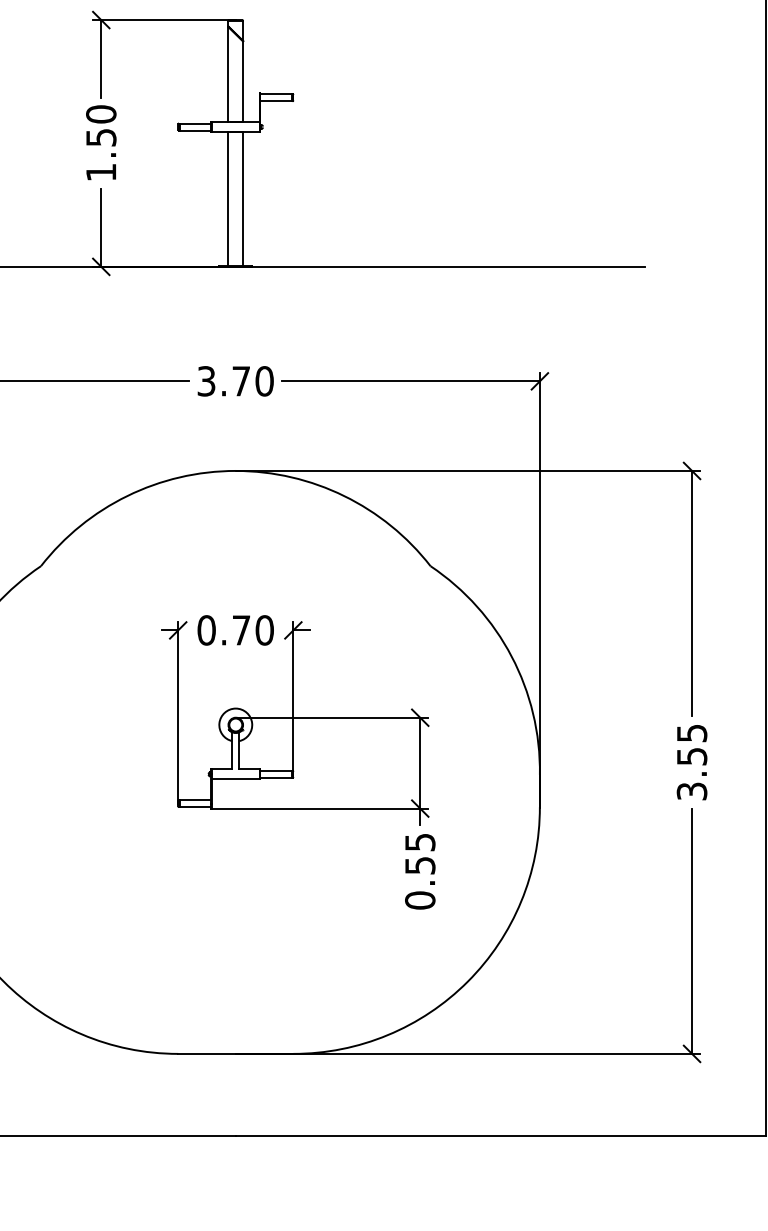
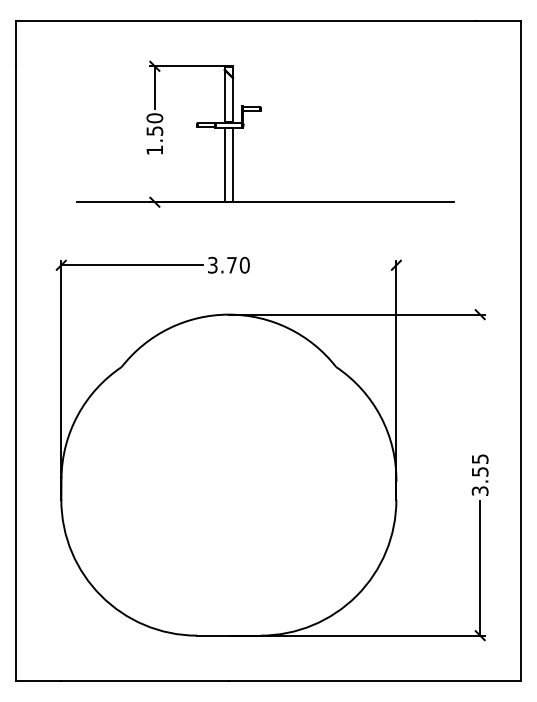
line: (100, 227) -> (154, 180), removed
line: (411, 381) -> (325, 265), removed
line: (692, 592) -> (480, 381), removed
part: (296, 763) -> (262, 475), removed

